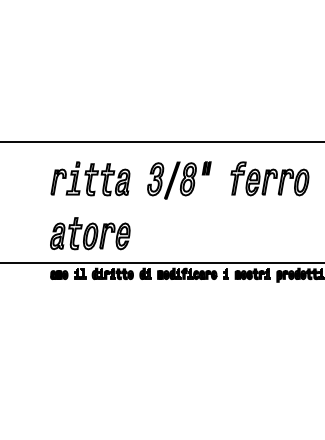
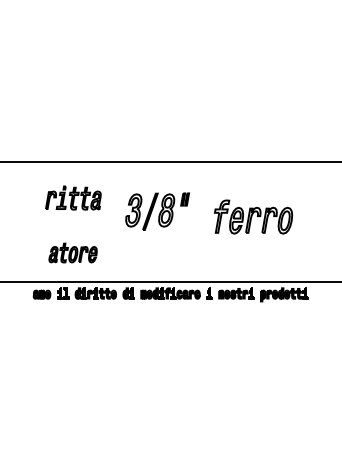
part: (90, 178) -> (73, 197), size x0.7
part: (269, 178) -> (253, 216), moved
part: (179, 180) -> (157, 211), moved
part: (89, 233) -> (72, 252), size x0.6

